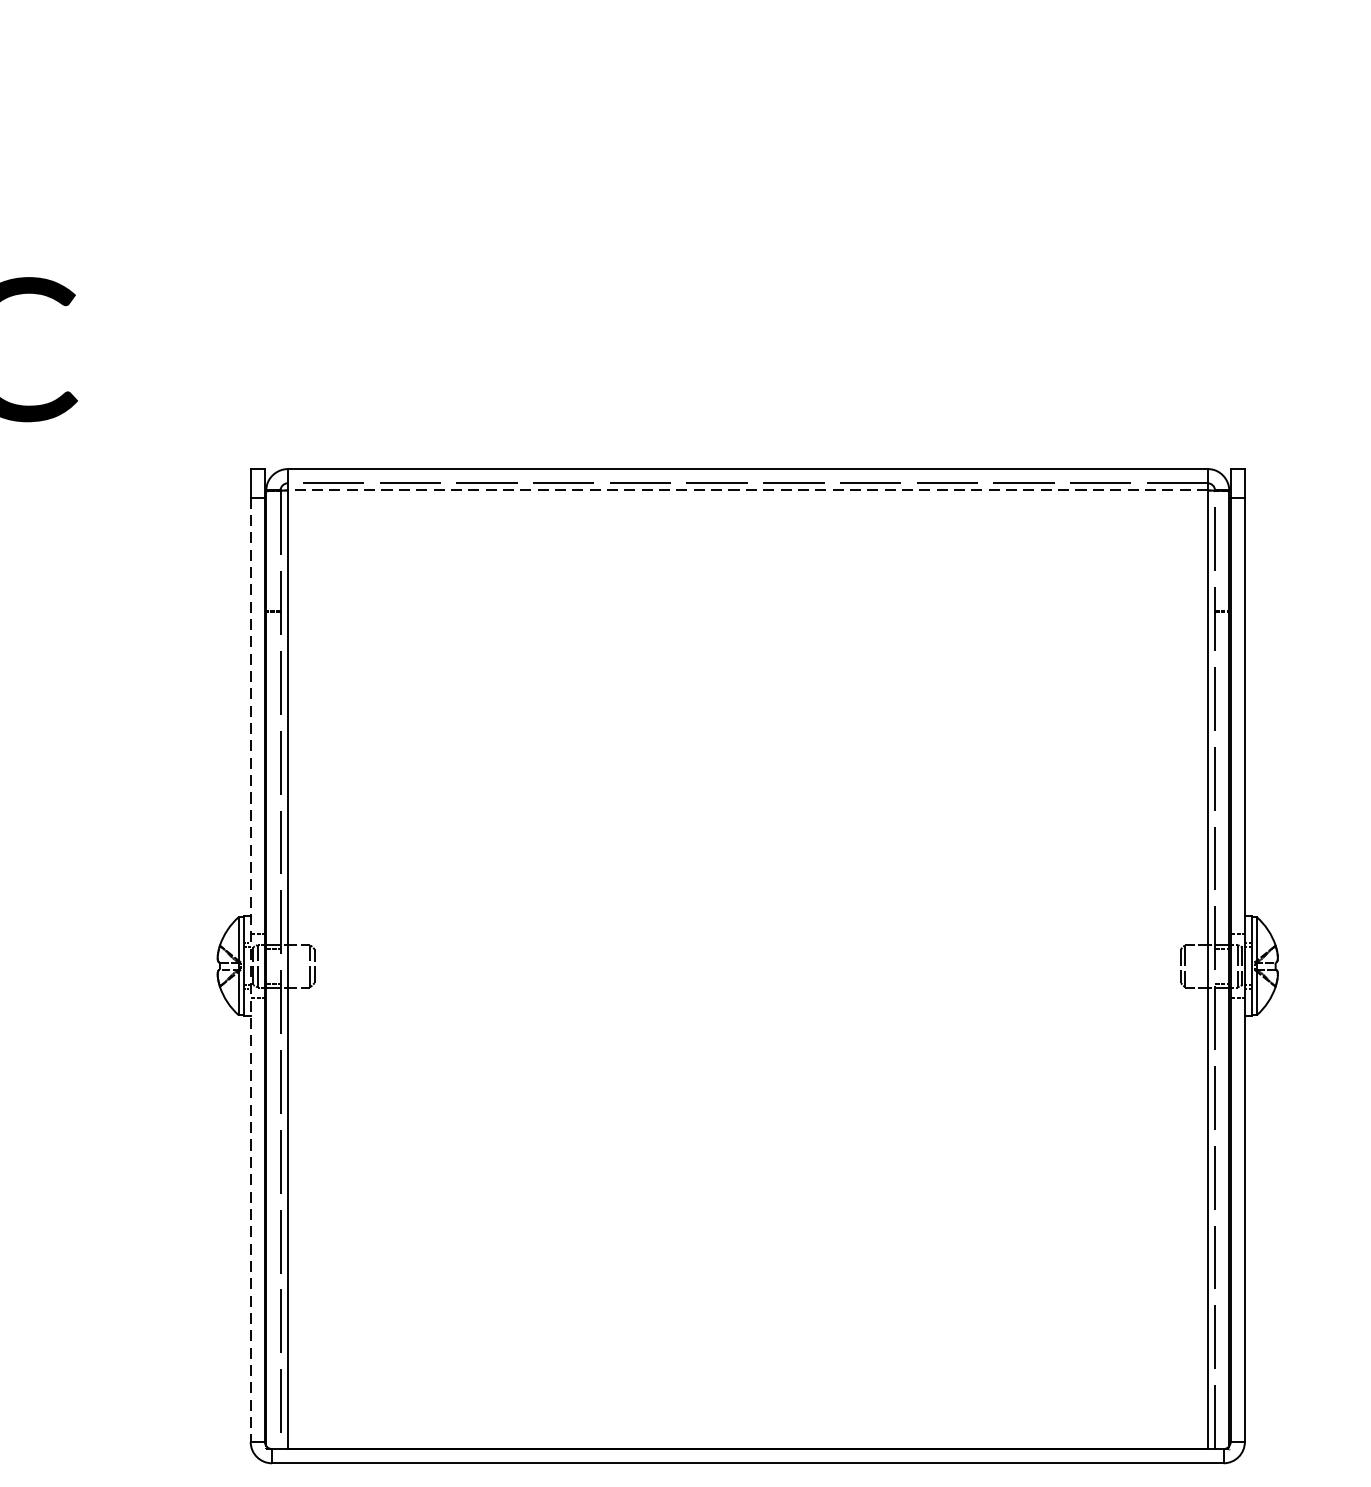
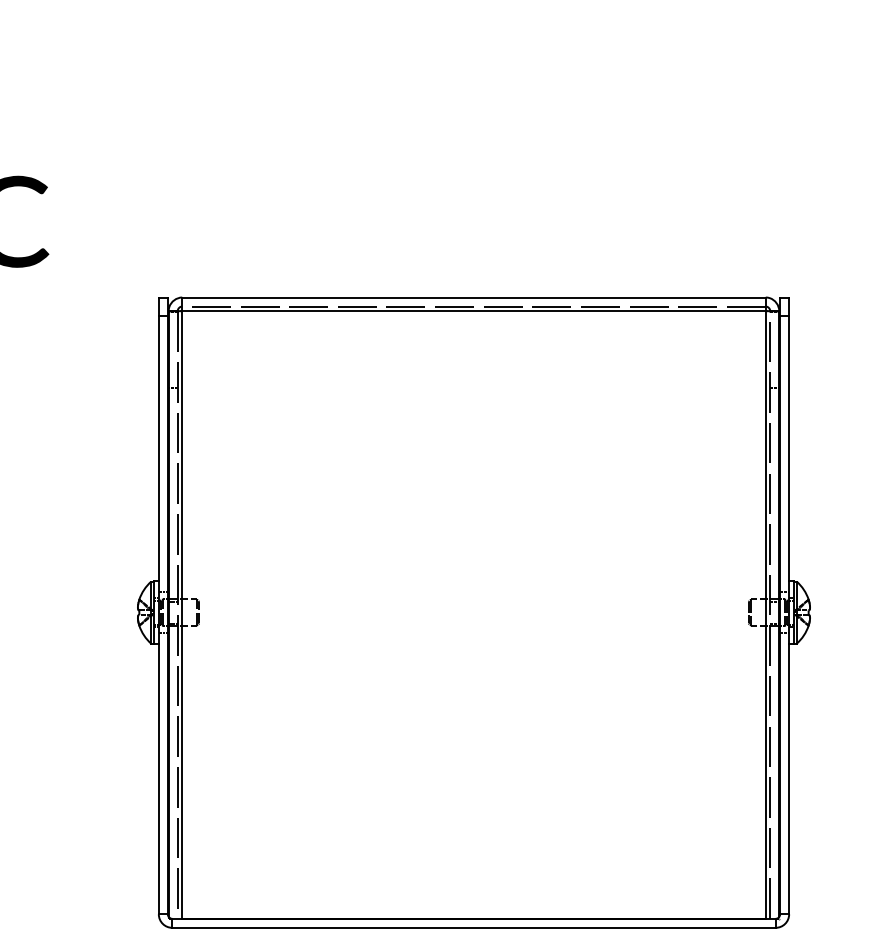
line: (747, 491) -> (473, 311), dashed -> solid
line: (250, 970) -> (158, 615), dashed -> solid

